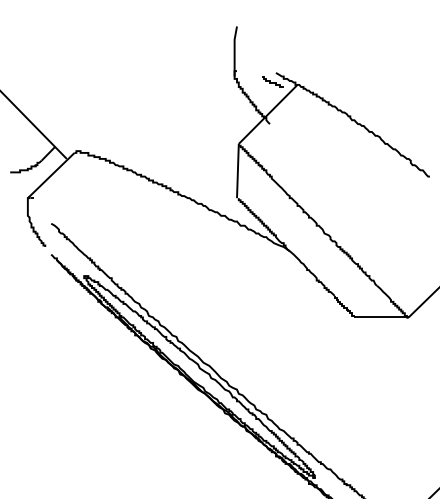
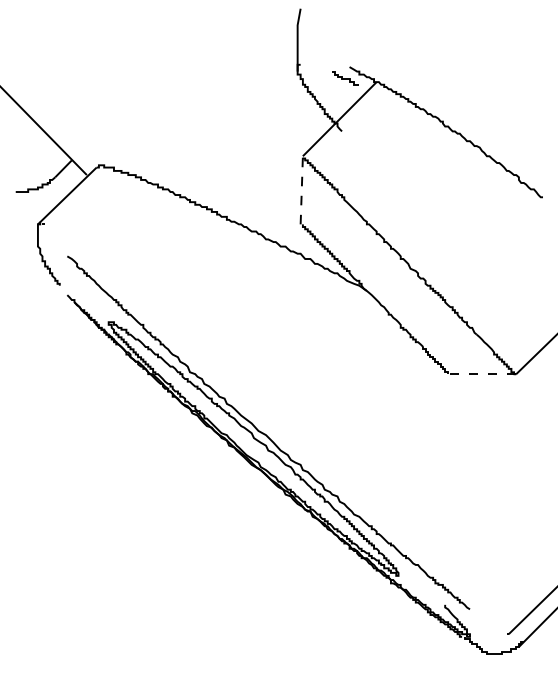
line: (237, 170) -> (301, 189), solid -> dashed
line: (381, 317) -> (481, 374), solid -> dashed

